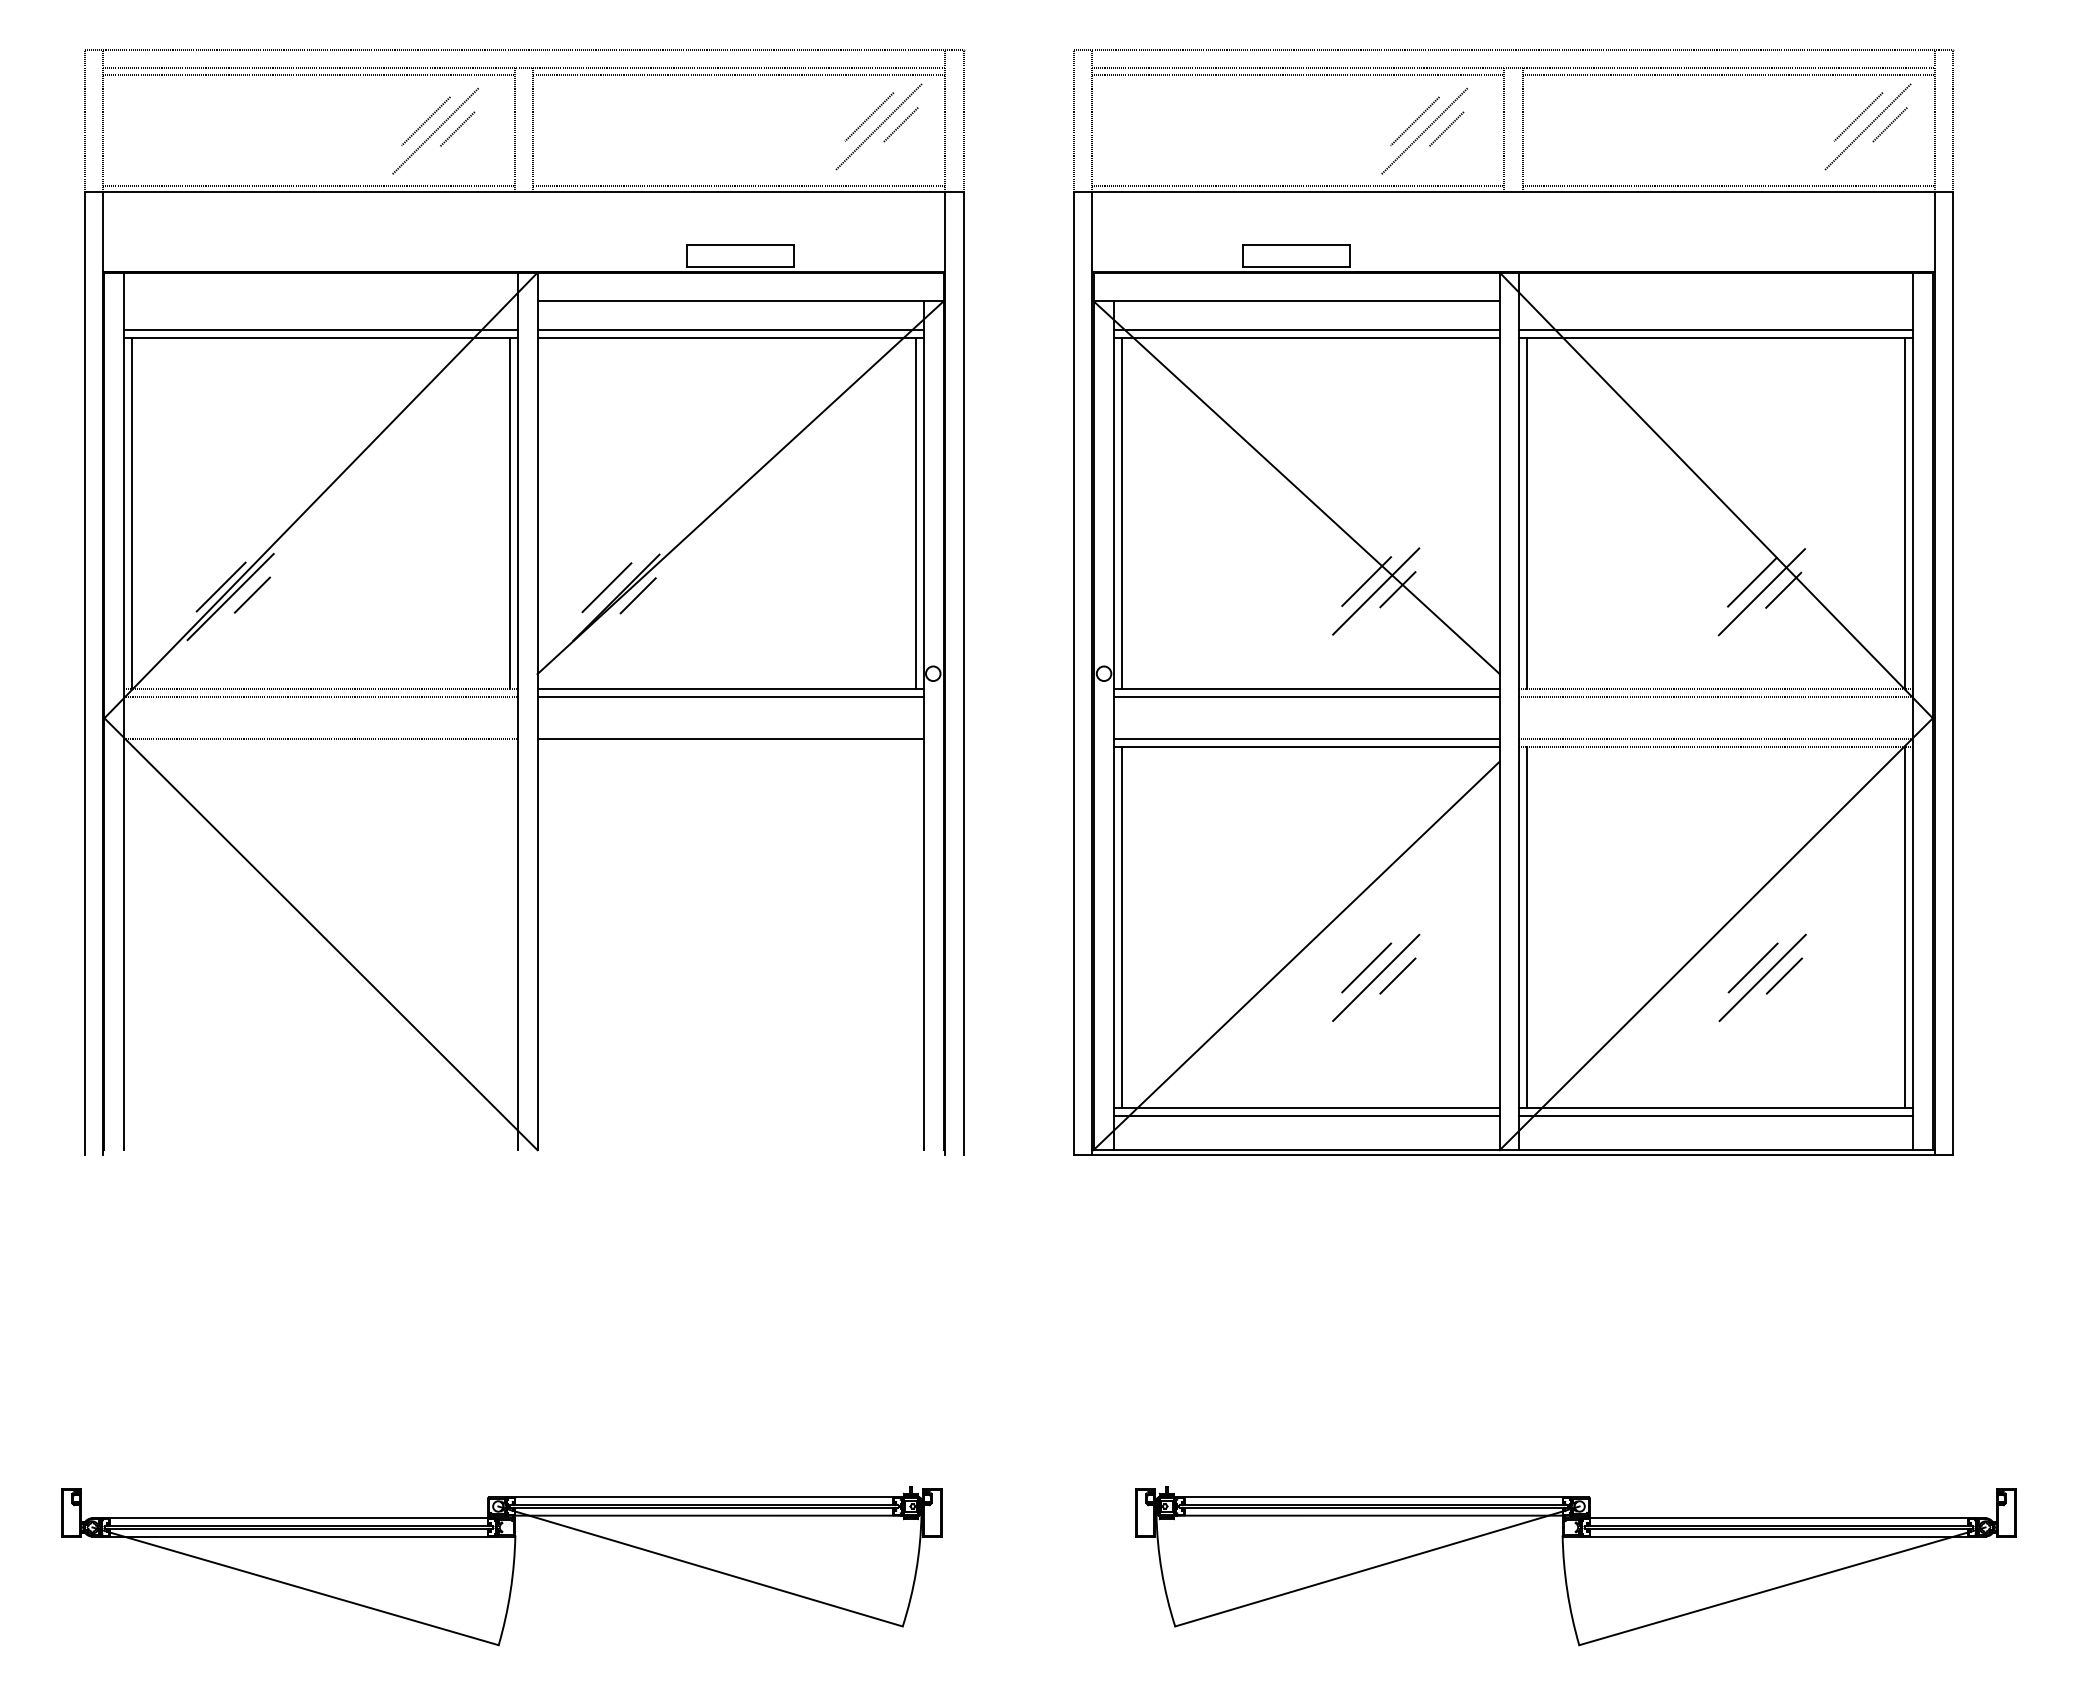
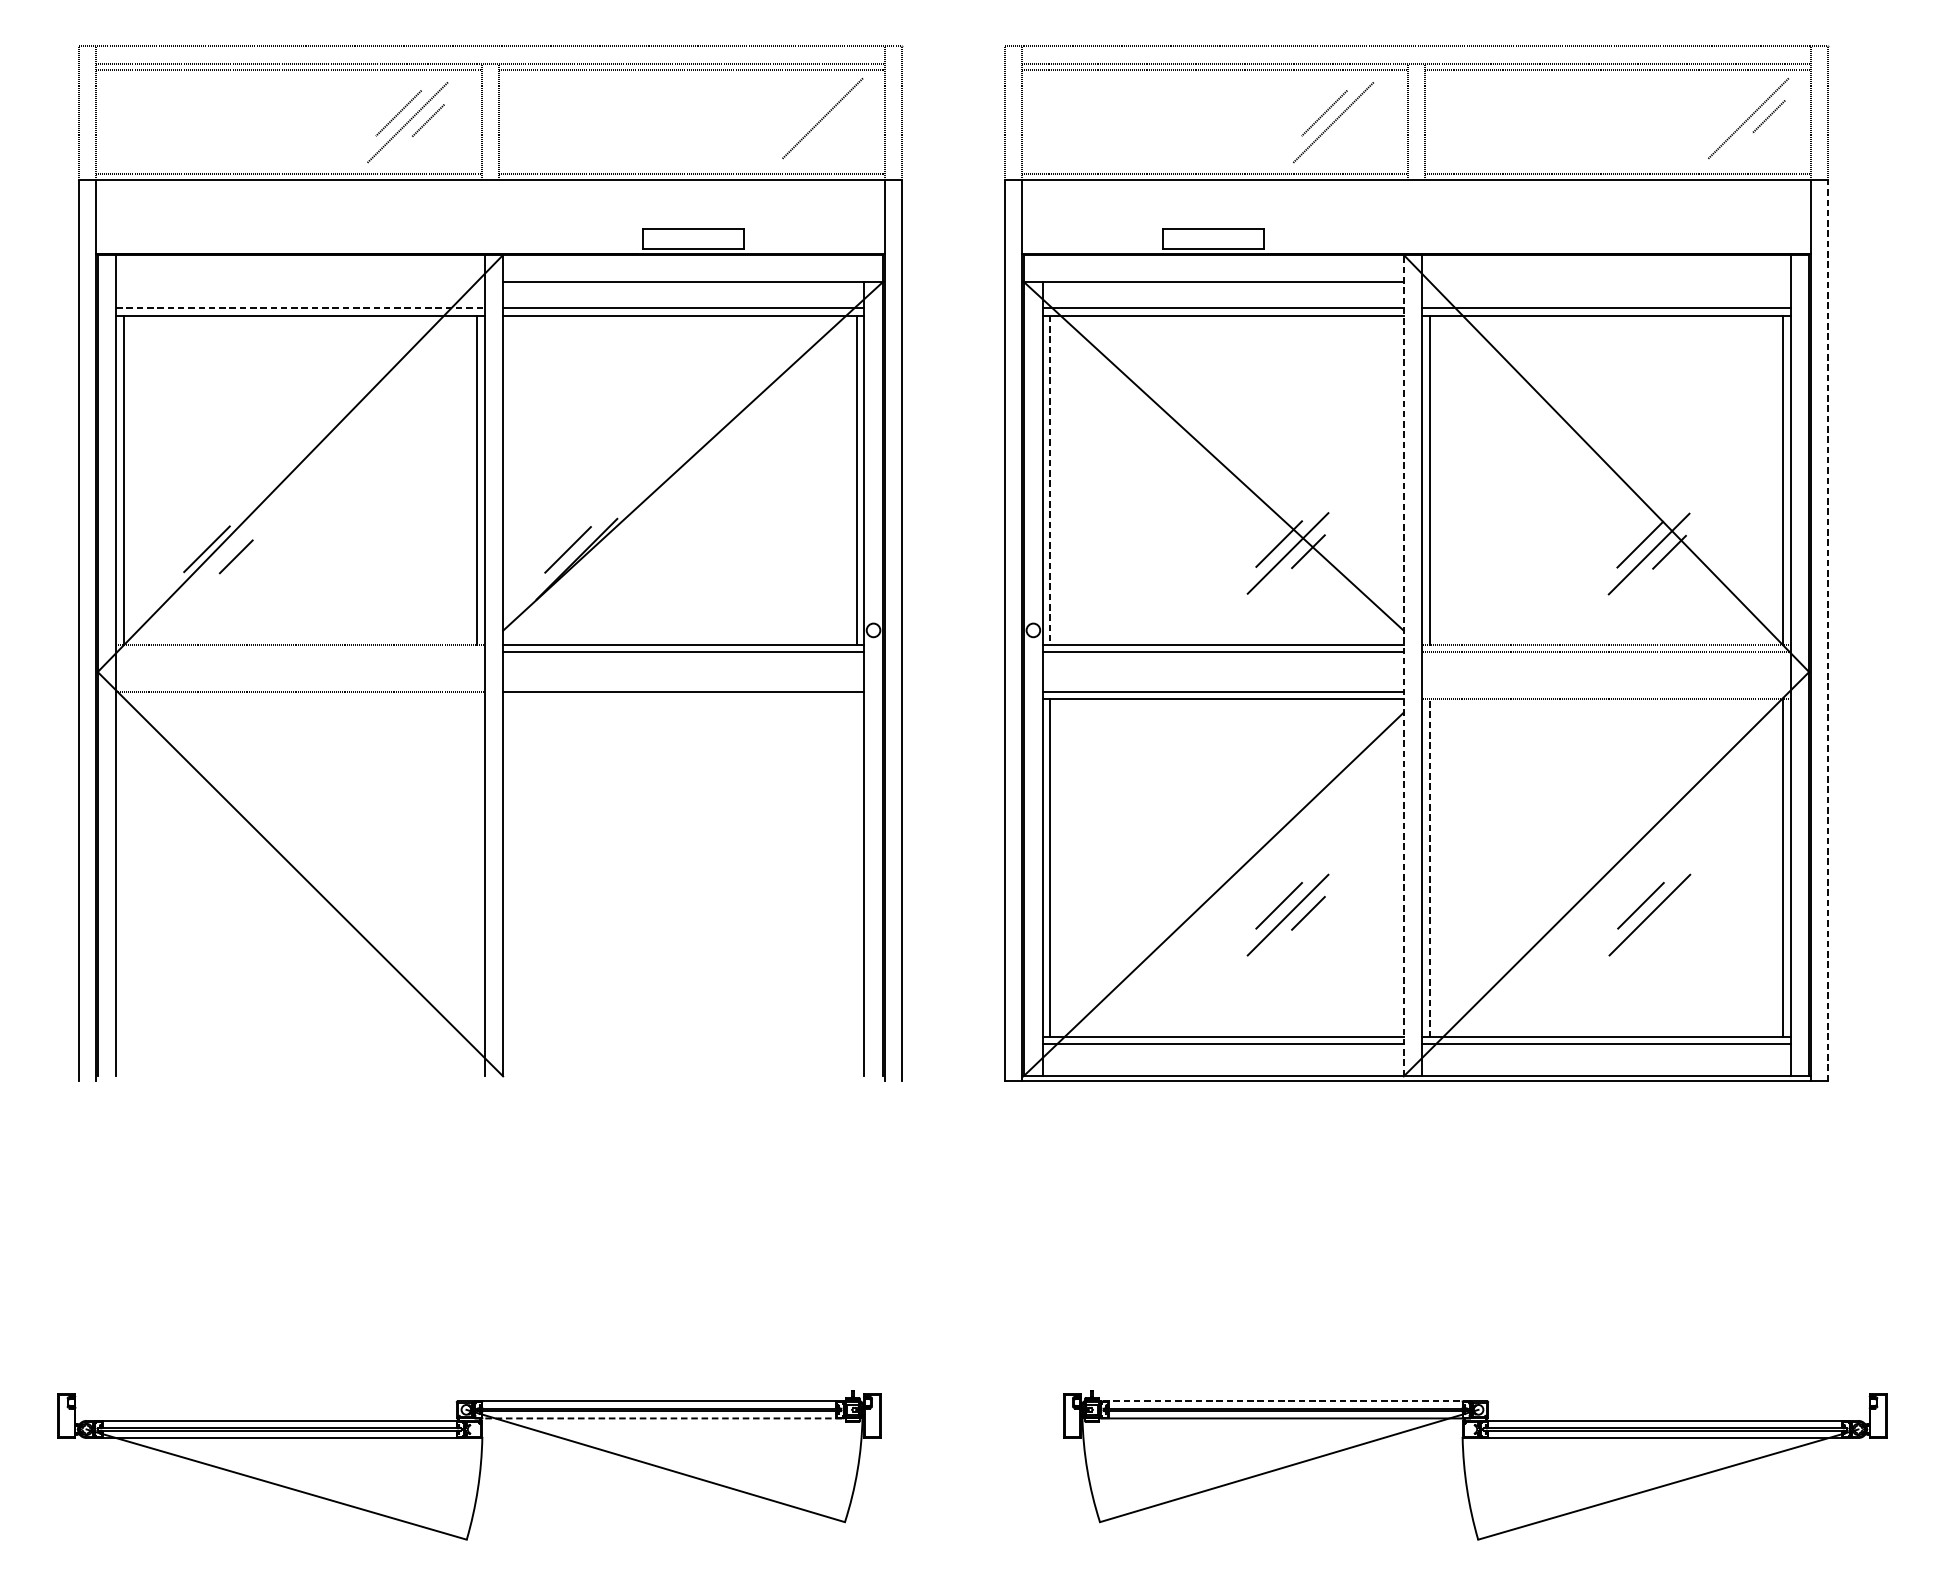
line: (869, 116) -> (813, 108), removed
line: (1858, 116) -> (1739, 108), removed
line: (900, 124) -> (842, 116), removed
line: (1446, 128) -> (1353, 120), removed
line: (321, 329) -> (300, 308), solid -> dashed
line: (1121, 513) -> (1049, 480), solid -> dashed
line: (637, 595) -> (596, 557), removed
line: (230, 596) -> (215, 558), removed
line: (1952, 673) -> (1827, 630), solid -> dashed
line: (320, 697) -> (299, 652), removed
line: (1499, 711) -> (1403, 665), solid -> dashed
line: (1716, 739) -> (1606, 691), removed
line: (1527, 927) -> (1429, 867), solid -> dashed
line: (1784, 975) -> (1670, 912), removed
line: (1373, 1497) -> (1285, 1401), solid -> dashed
line: (704, 1515) -> (659, 1418), solid -> dashed

